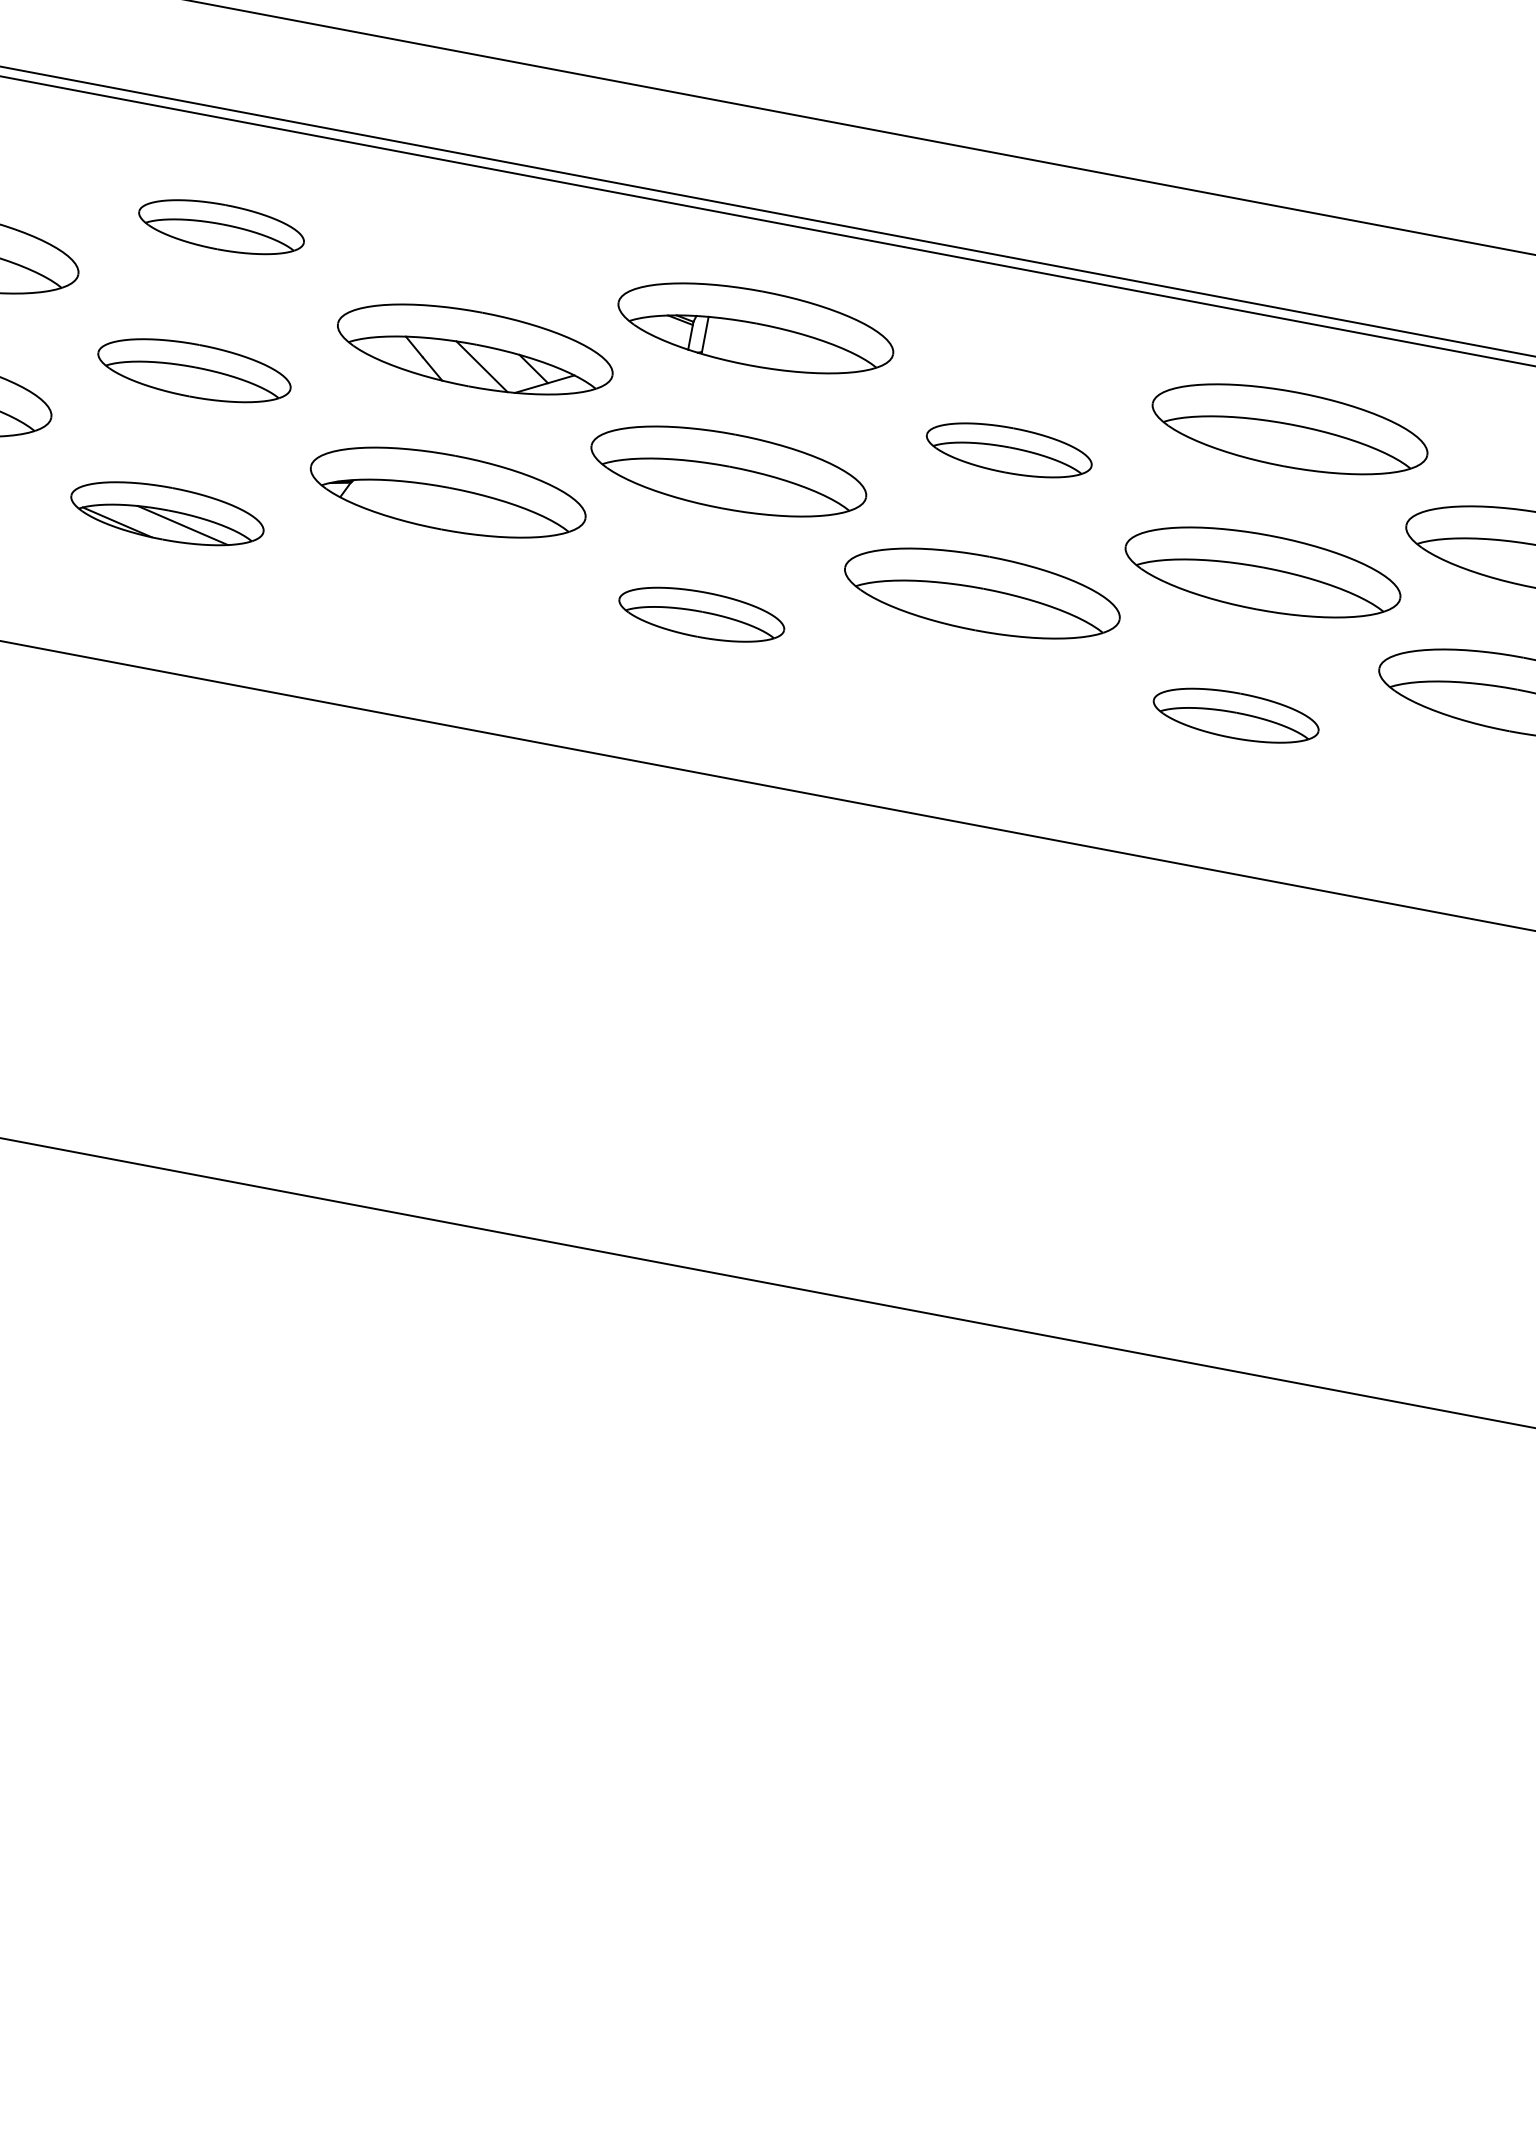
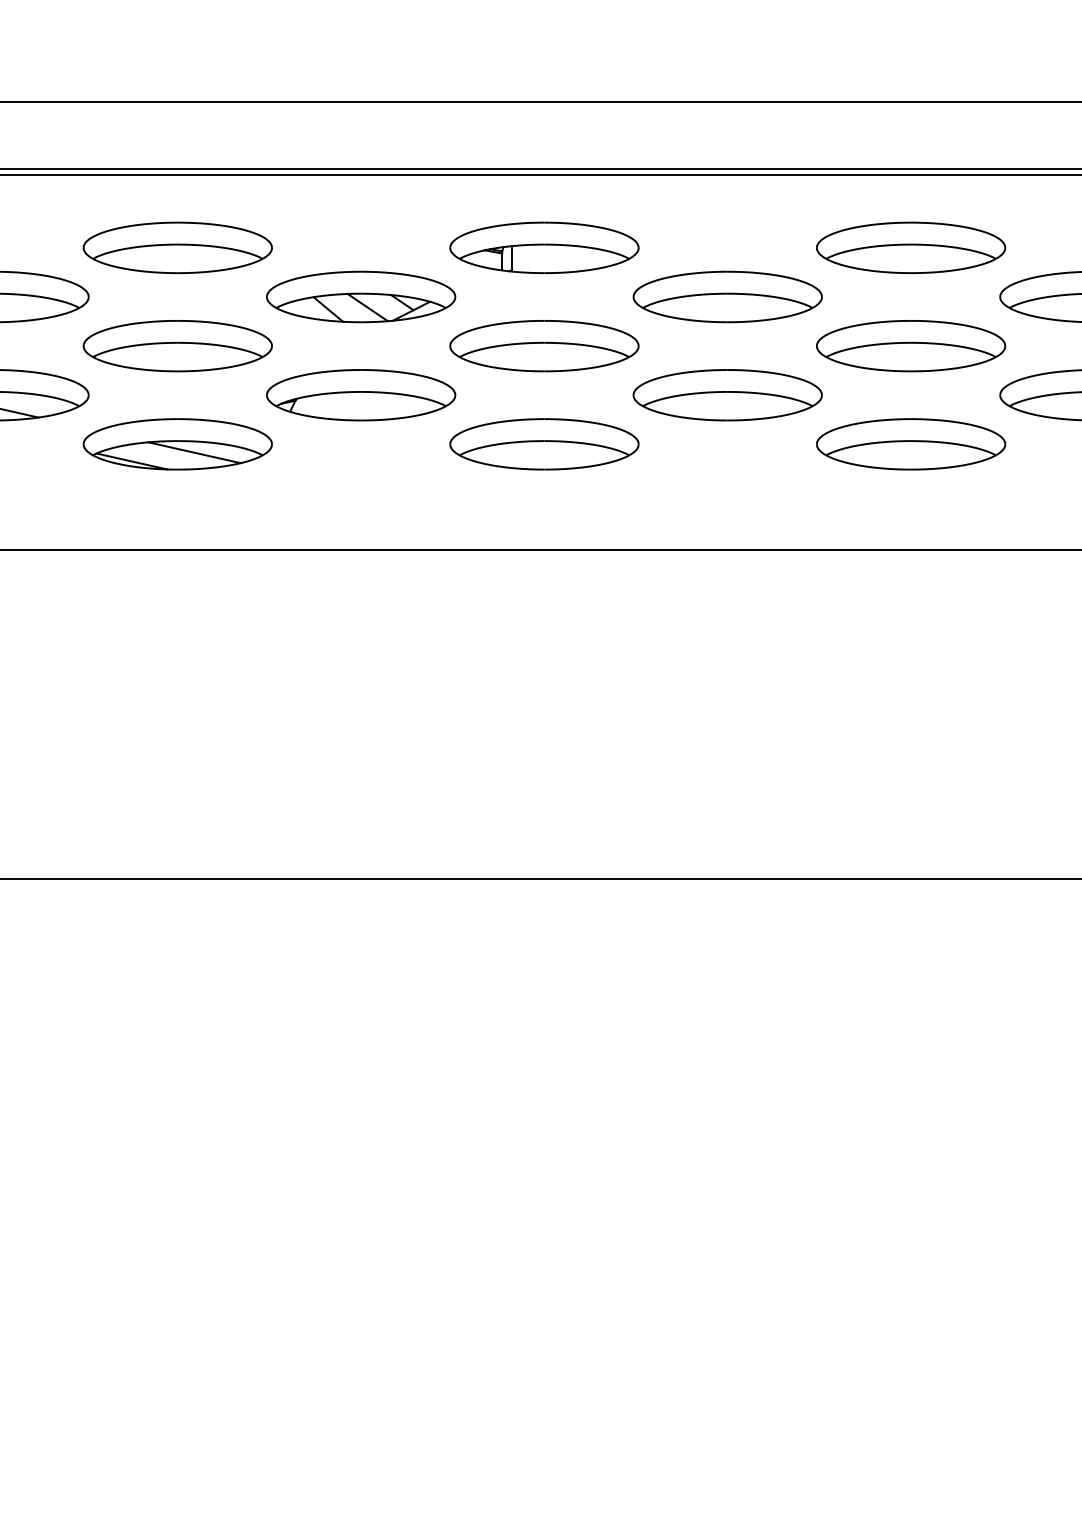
part: (221, 226) -> (177, 247), size x1.67
part: (194, 371) -> (177, 346), size x1.43
part: (1009, 449) -> (727, 296), size x1.67
part: (167, 513) -> (177, 444), size x1.43
part: (701, 614) -> (544, 444), size x1.67
part: (1236, 715) -> (911, 444), size x1.67

